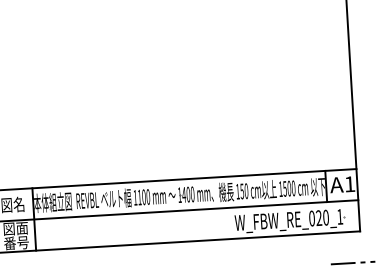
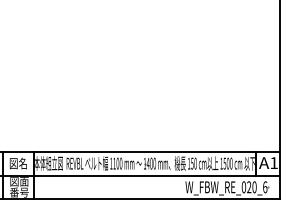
text: (340, 217) -> (265, 187), W_FBW_RE_020_1 -> W_FBW_RE_020_6

